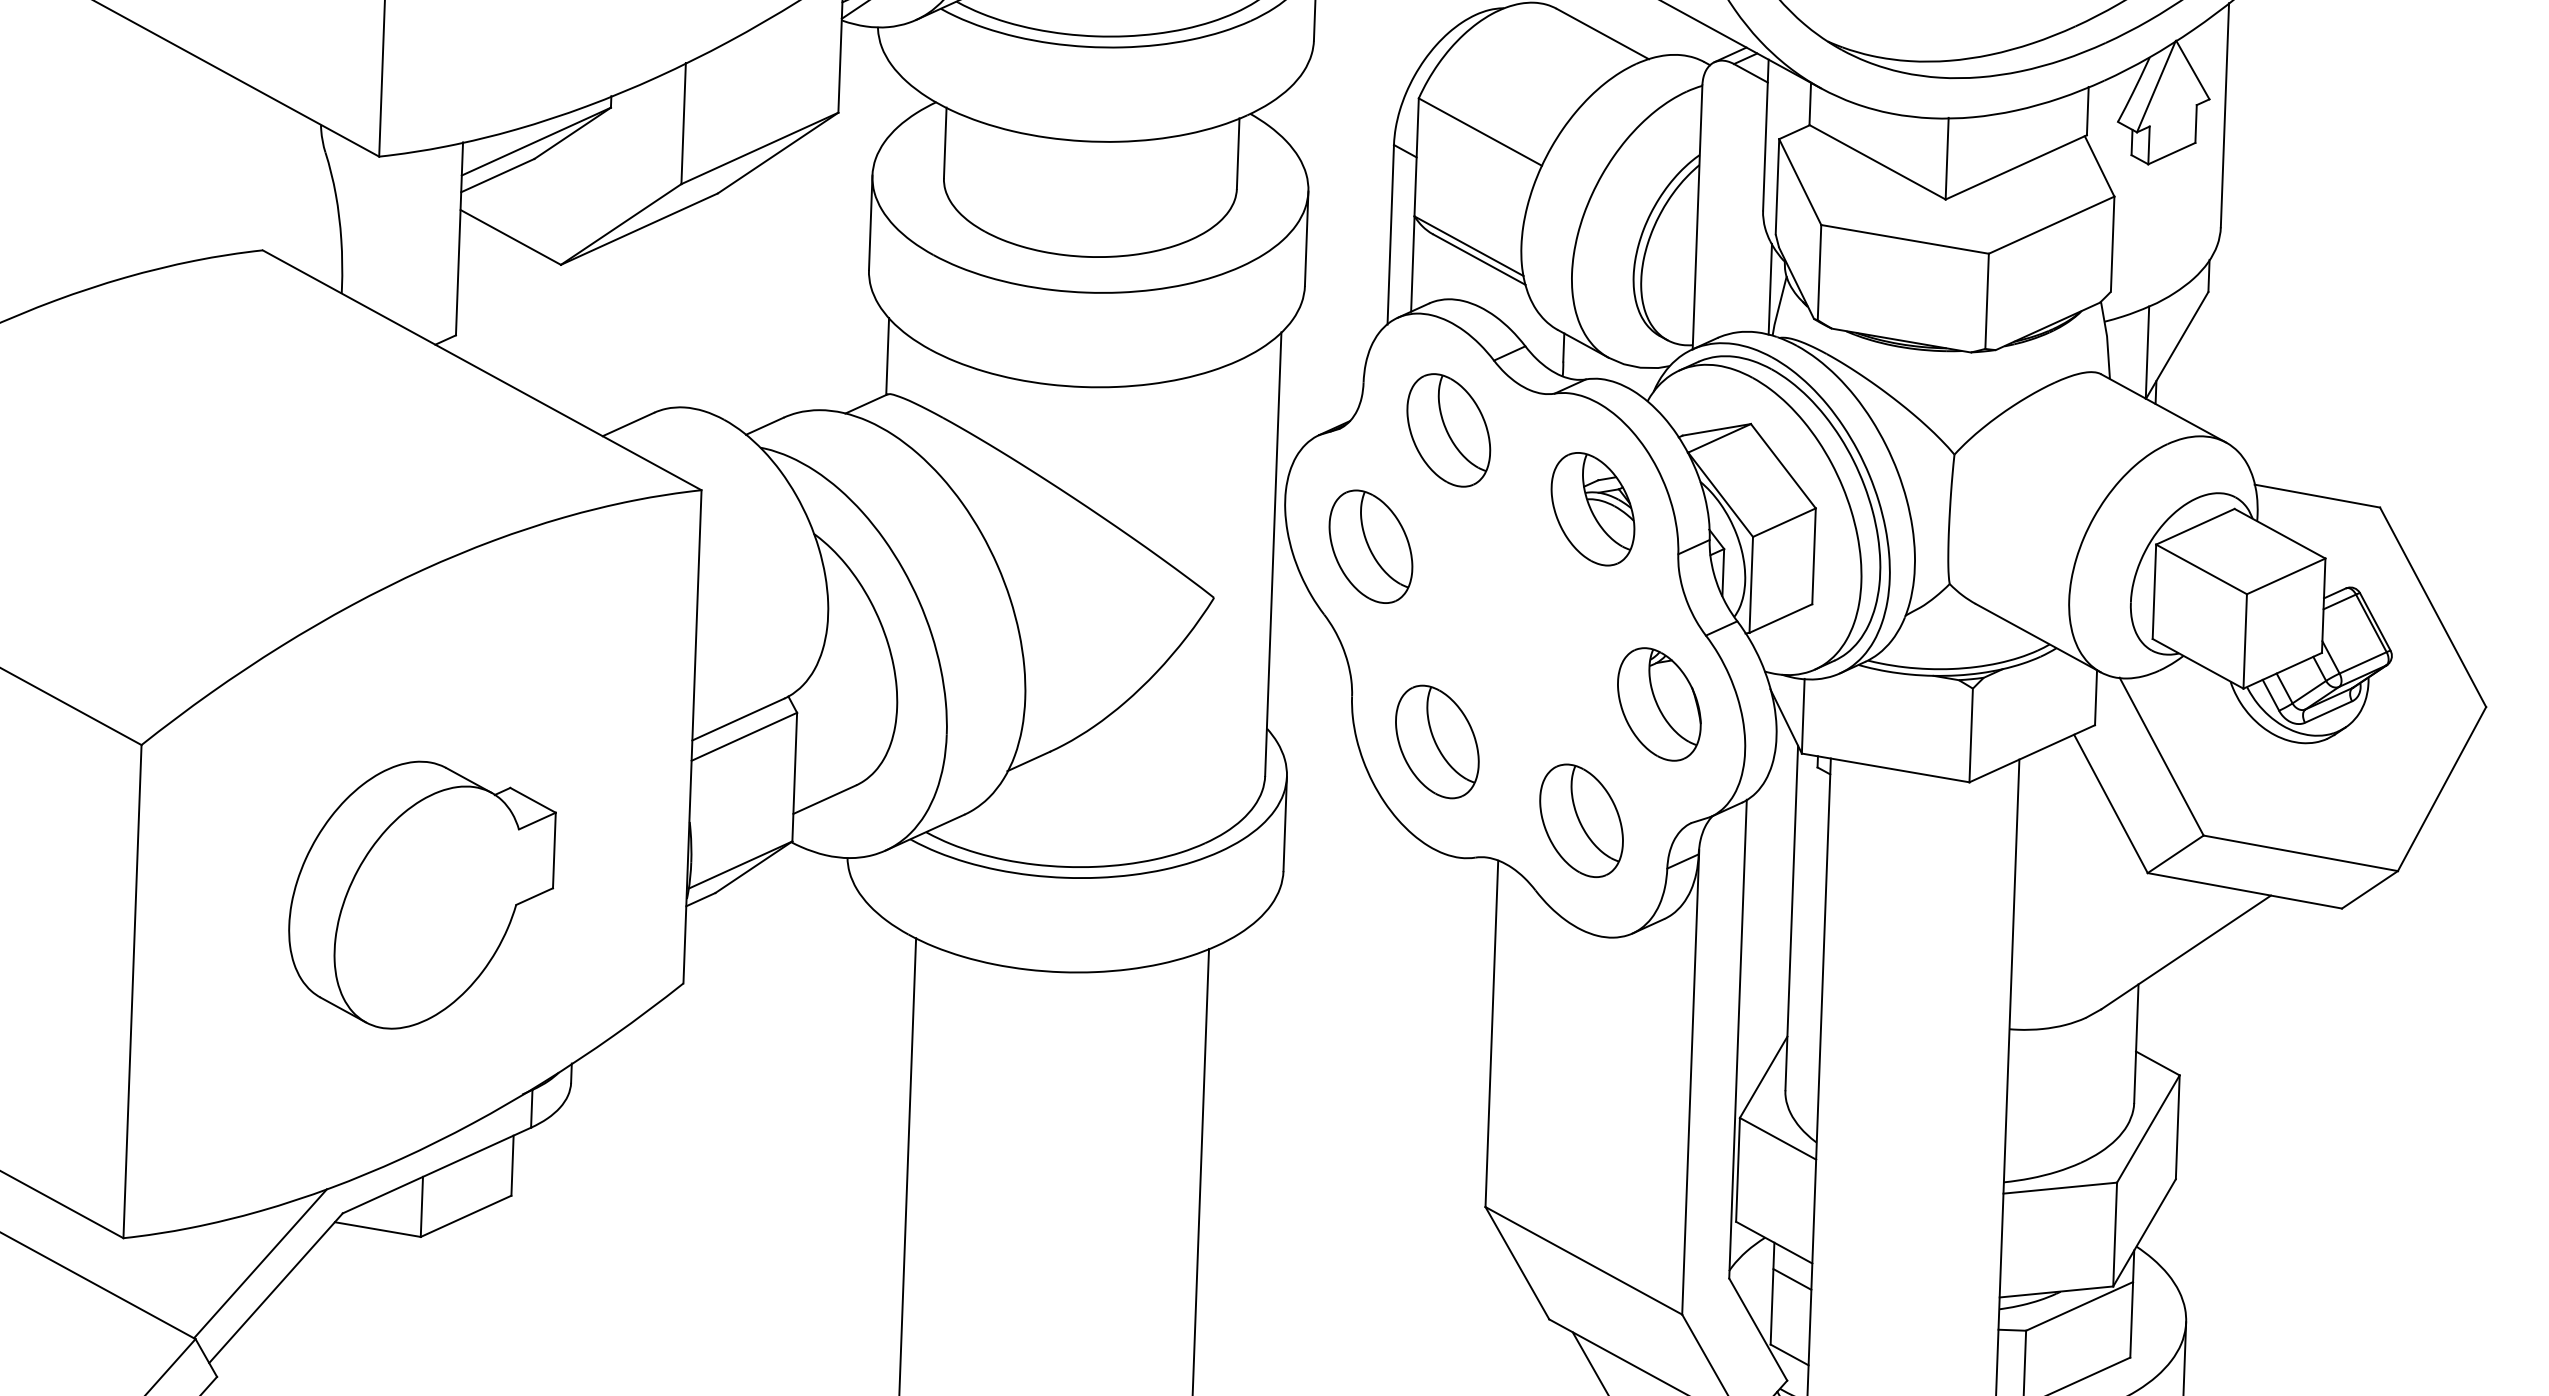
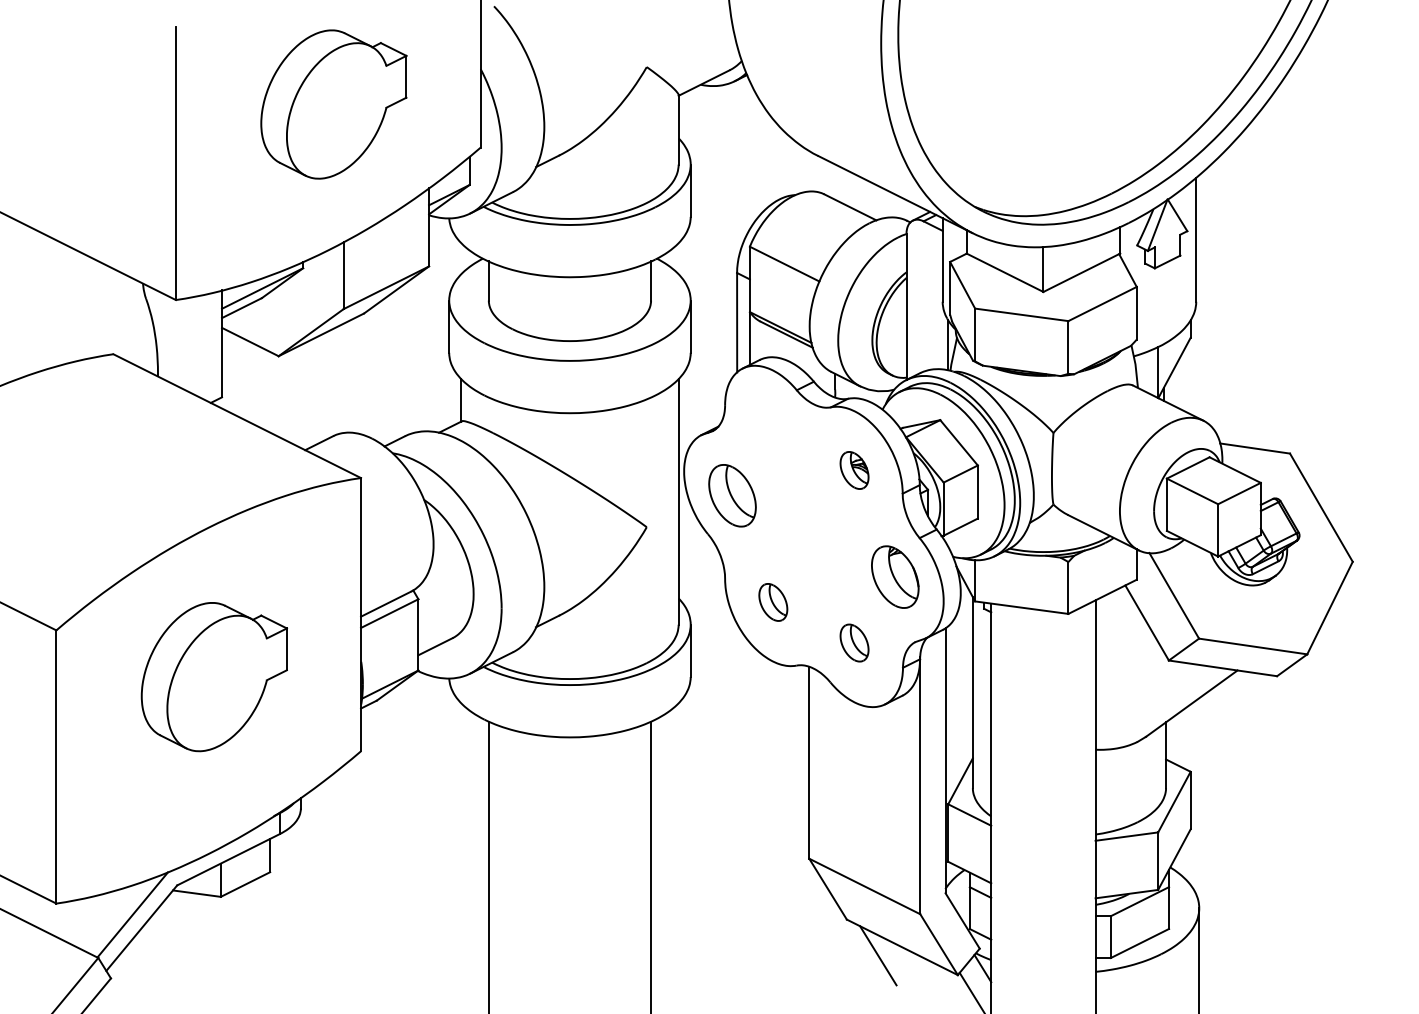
part: (1449, 429) -> (773, 429), removed
part: (1592, 509) -> (854, 470), size x0.6
part: (1437, 742) -> (773, 602), size x0.6
part: (1581, 819) -> (854, 642), size x0.6
part: (419, 896) -> (213, 677), moved

